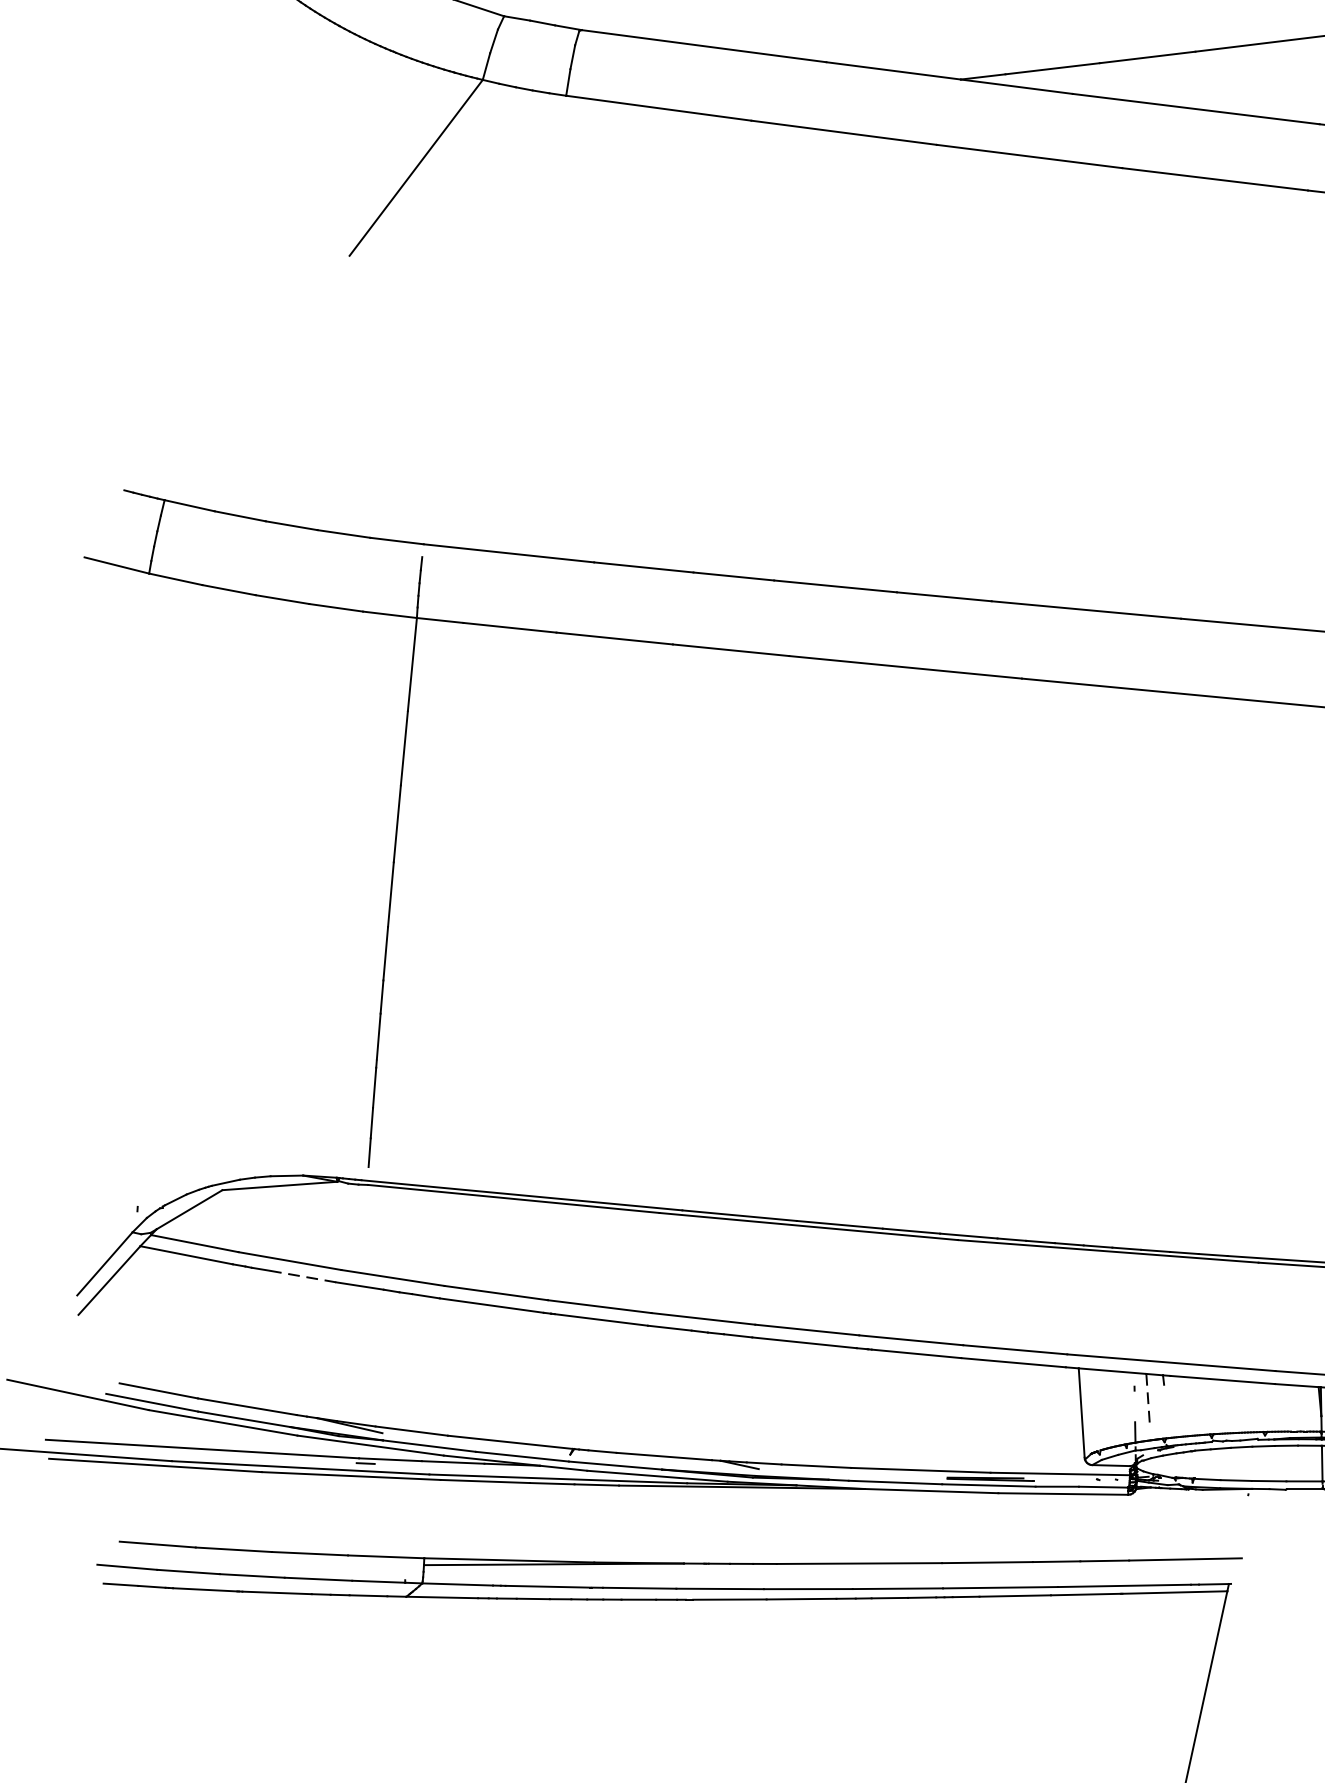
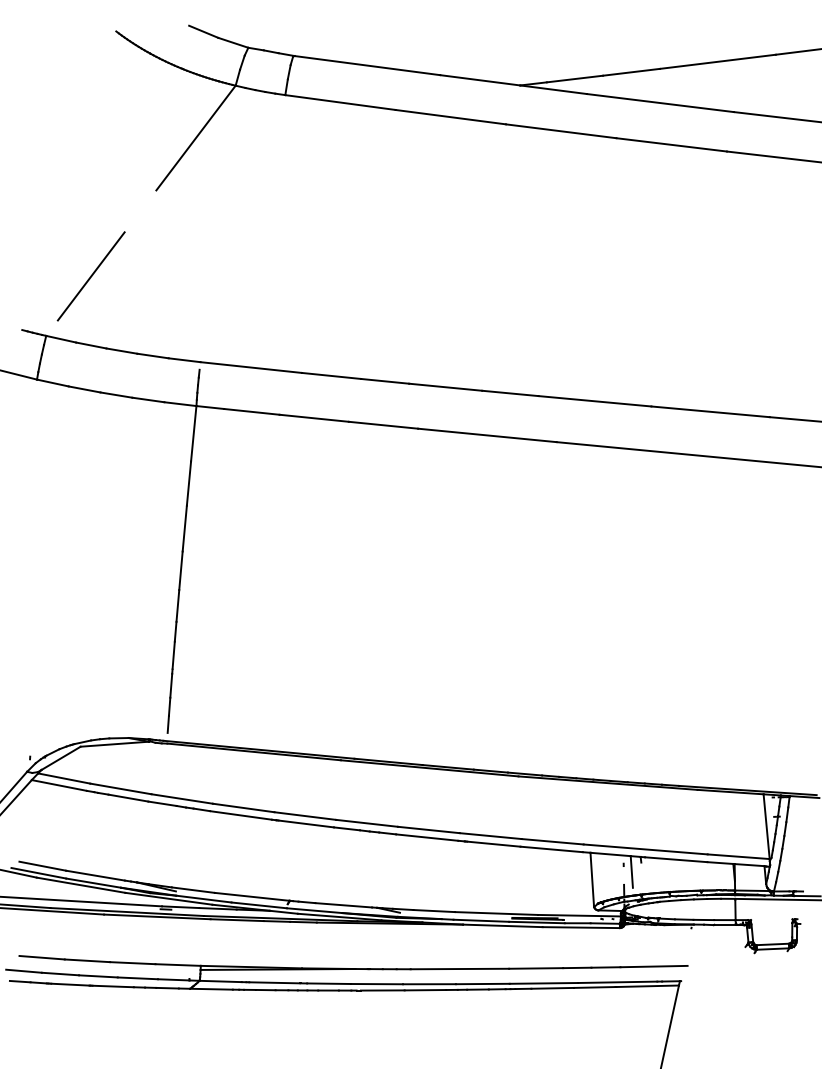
line: (238, 400) -> (90, 276), added
line: (301, 1277) -> (127, 798), dashed -> solid
line: (1147, 1399) -> (631, 871), dashed -> solid

